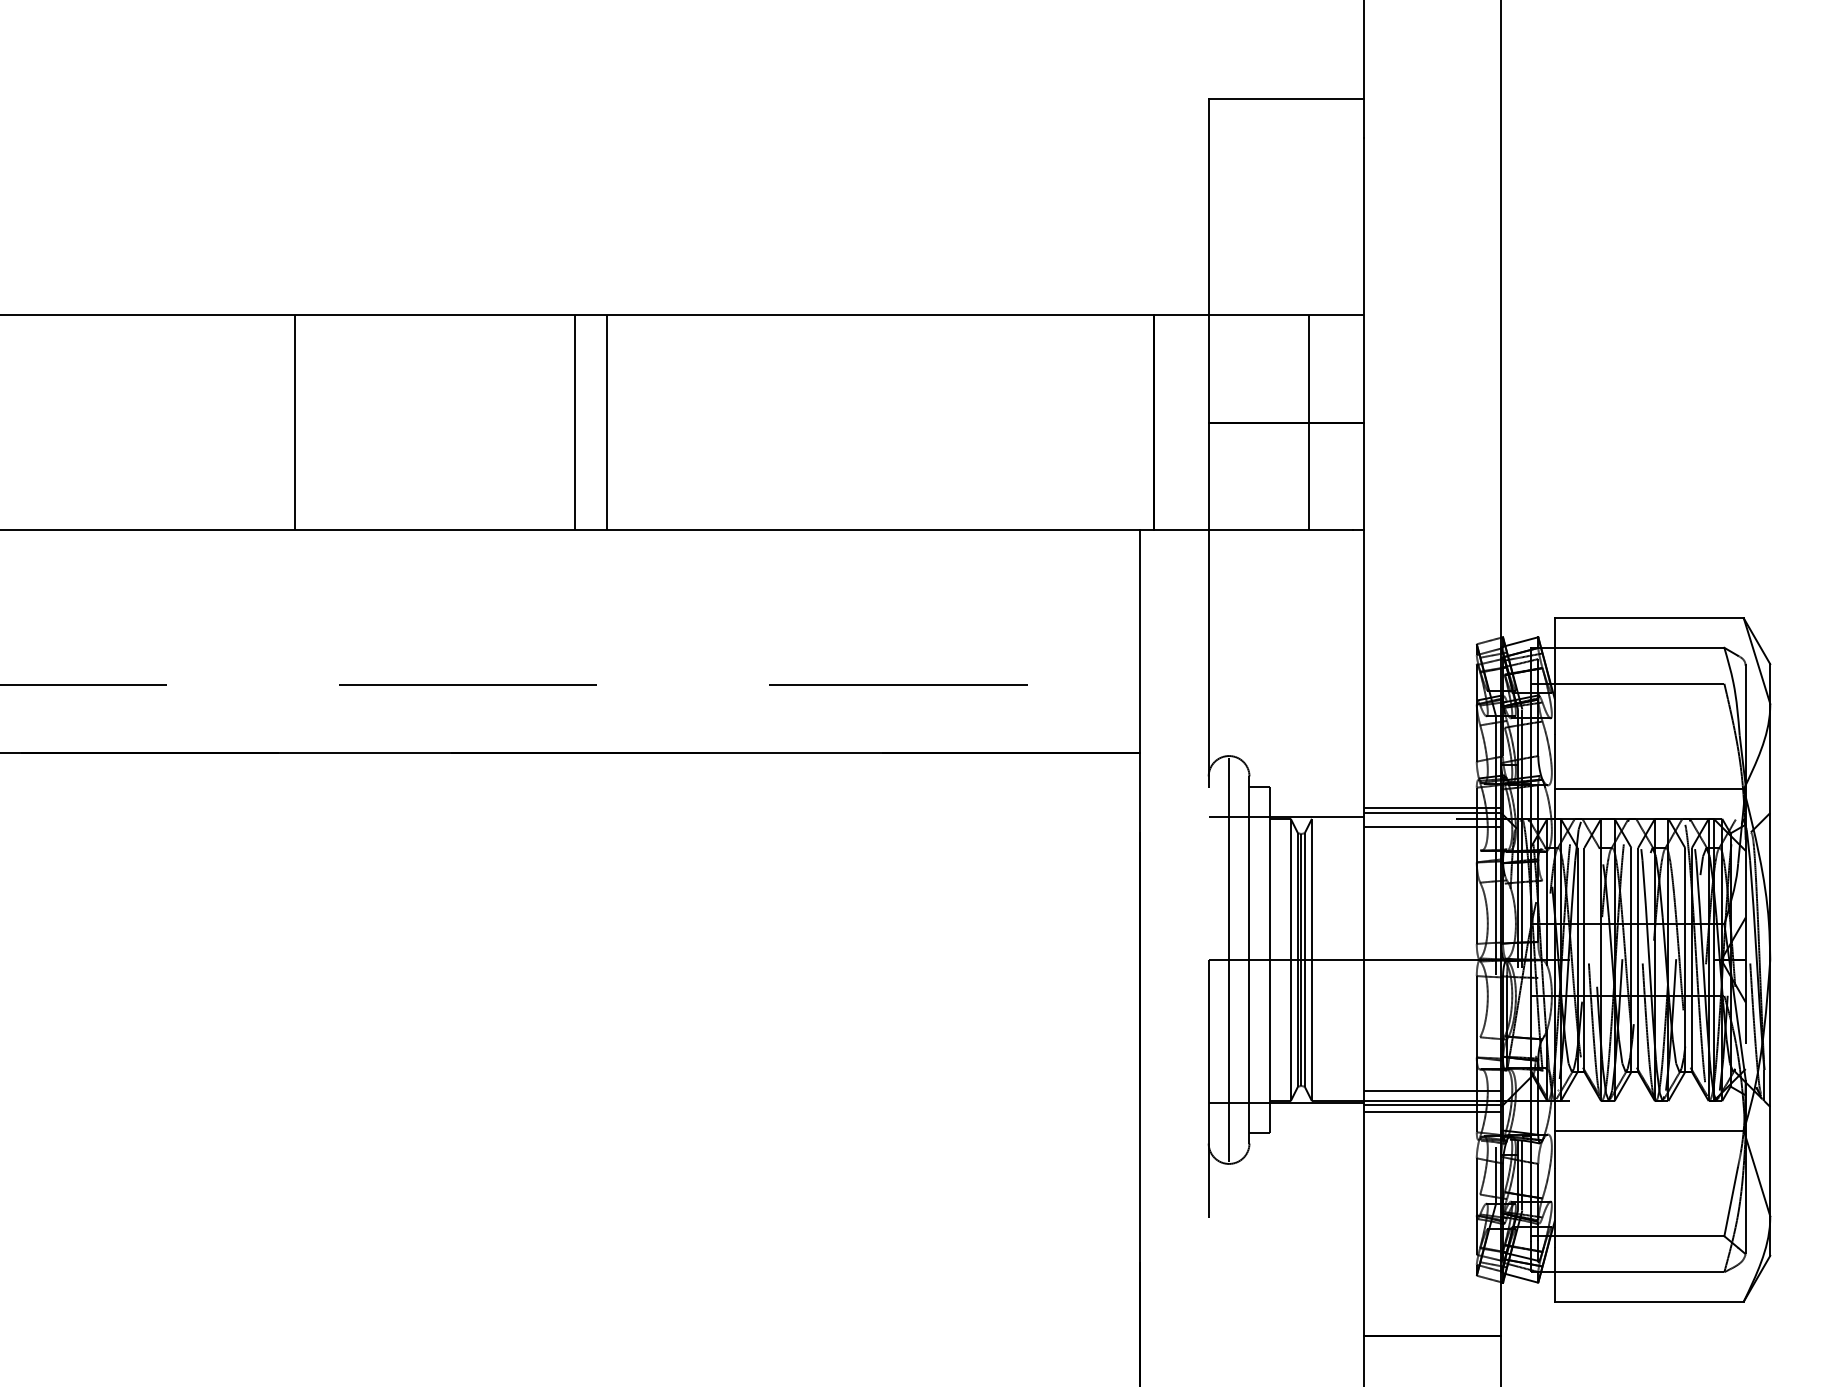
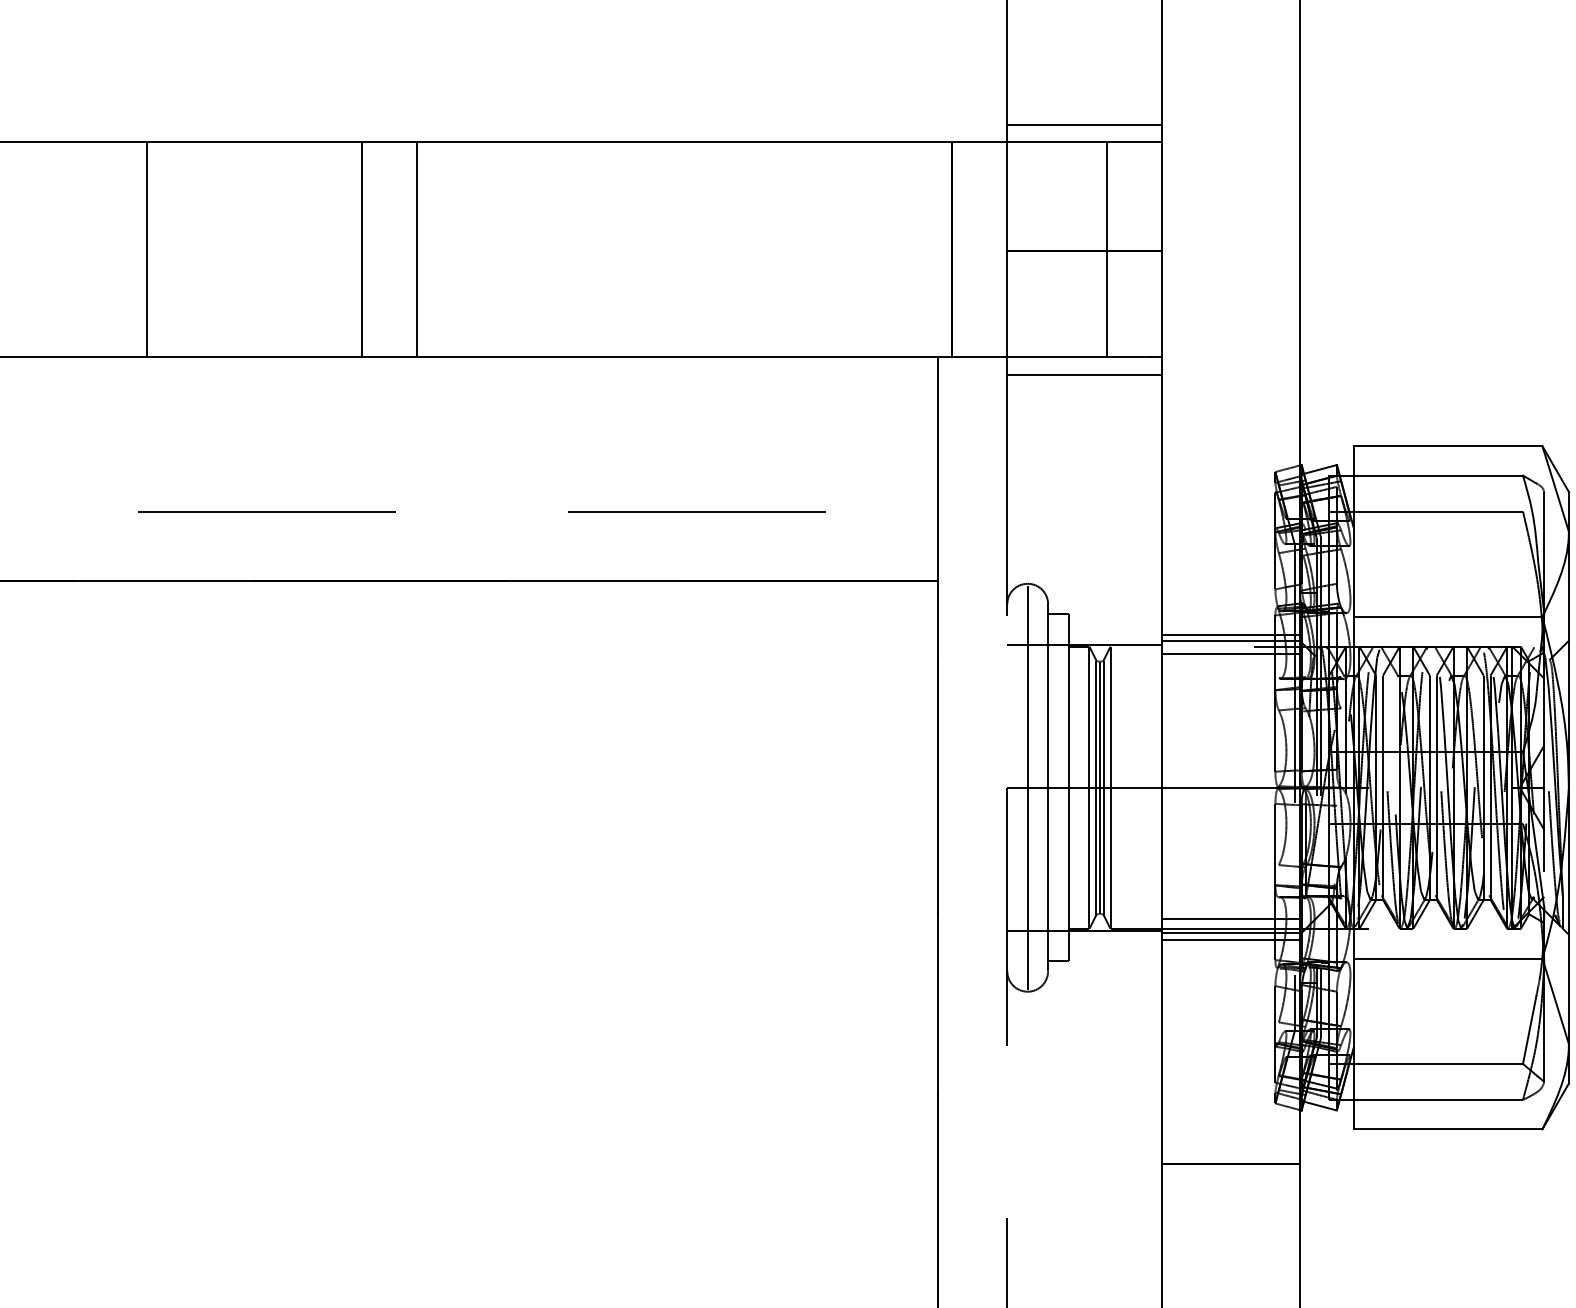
line: (1285, 297) -> (1084, 125), added
line: (295, 421) -> (147, 249), moved
line: (575, 421) -> (417, 249), moved
line: (607, 421) -> (362, 249), moved
line: (1285, 546) -> (1084, 374), added

